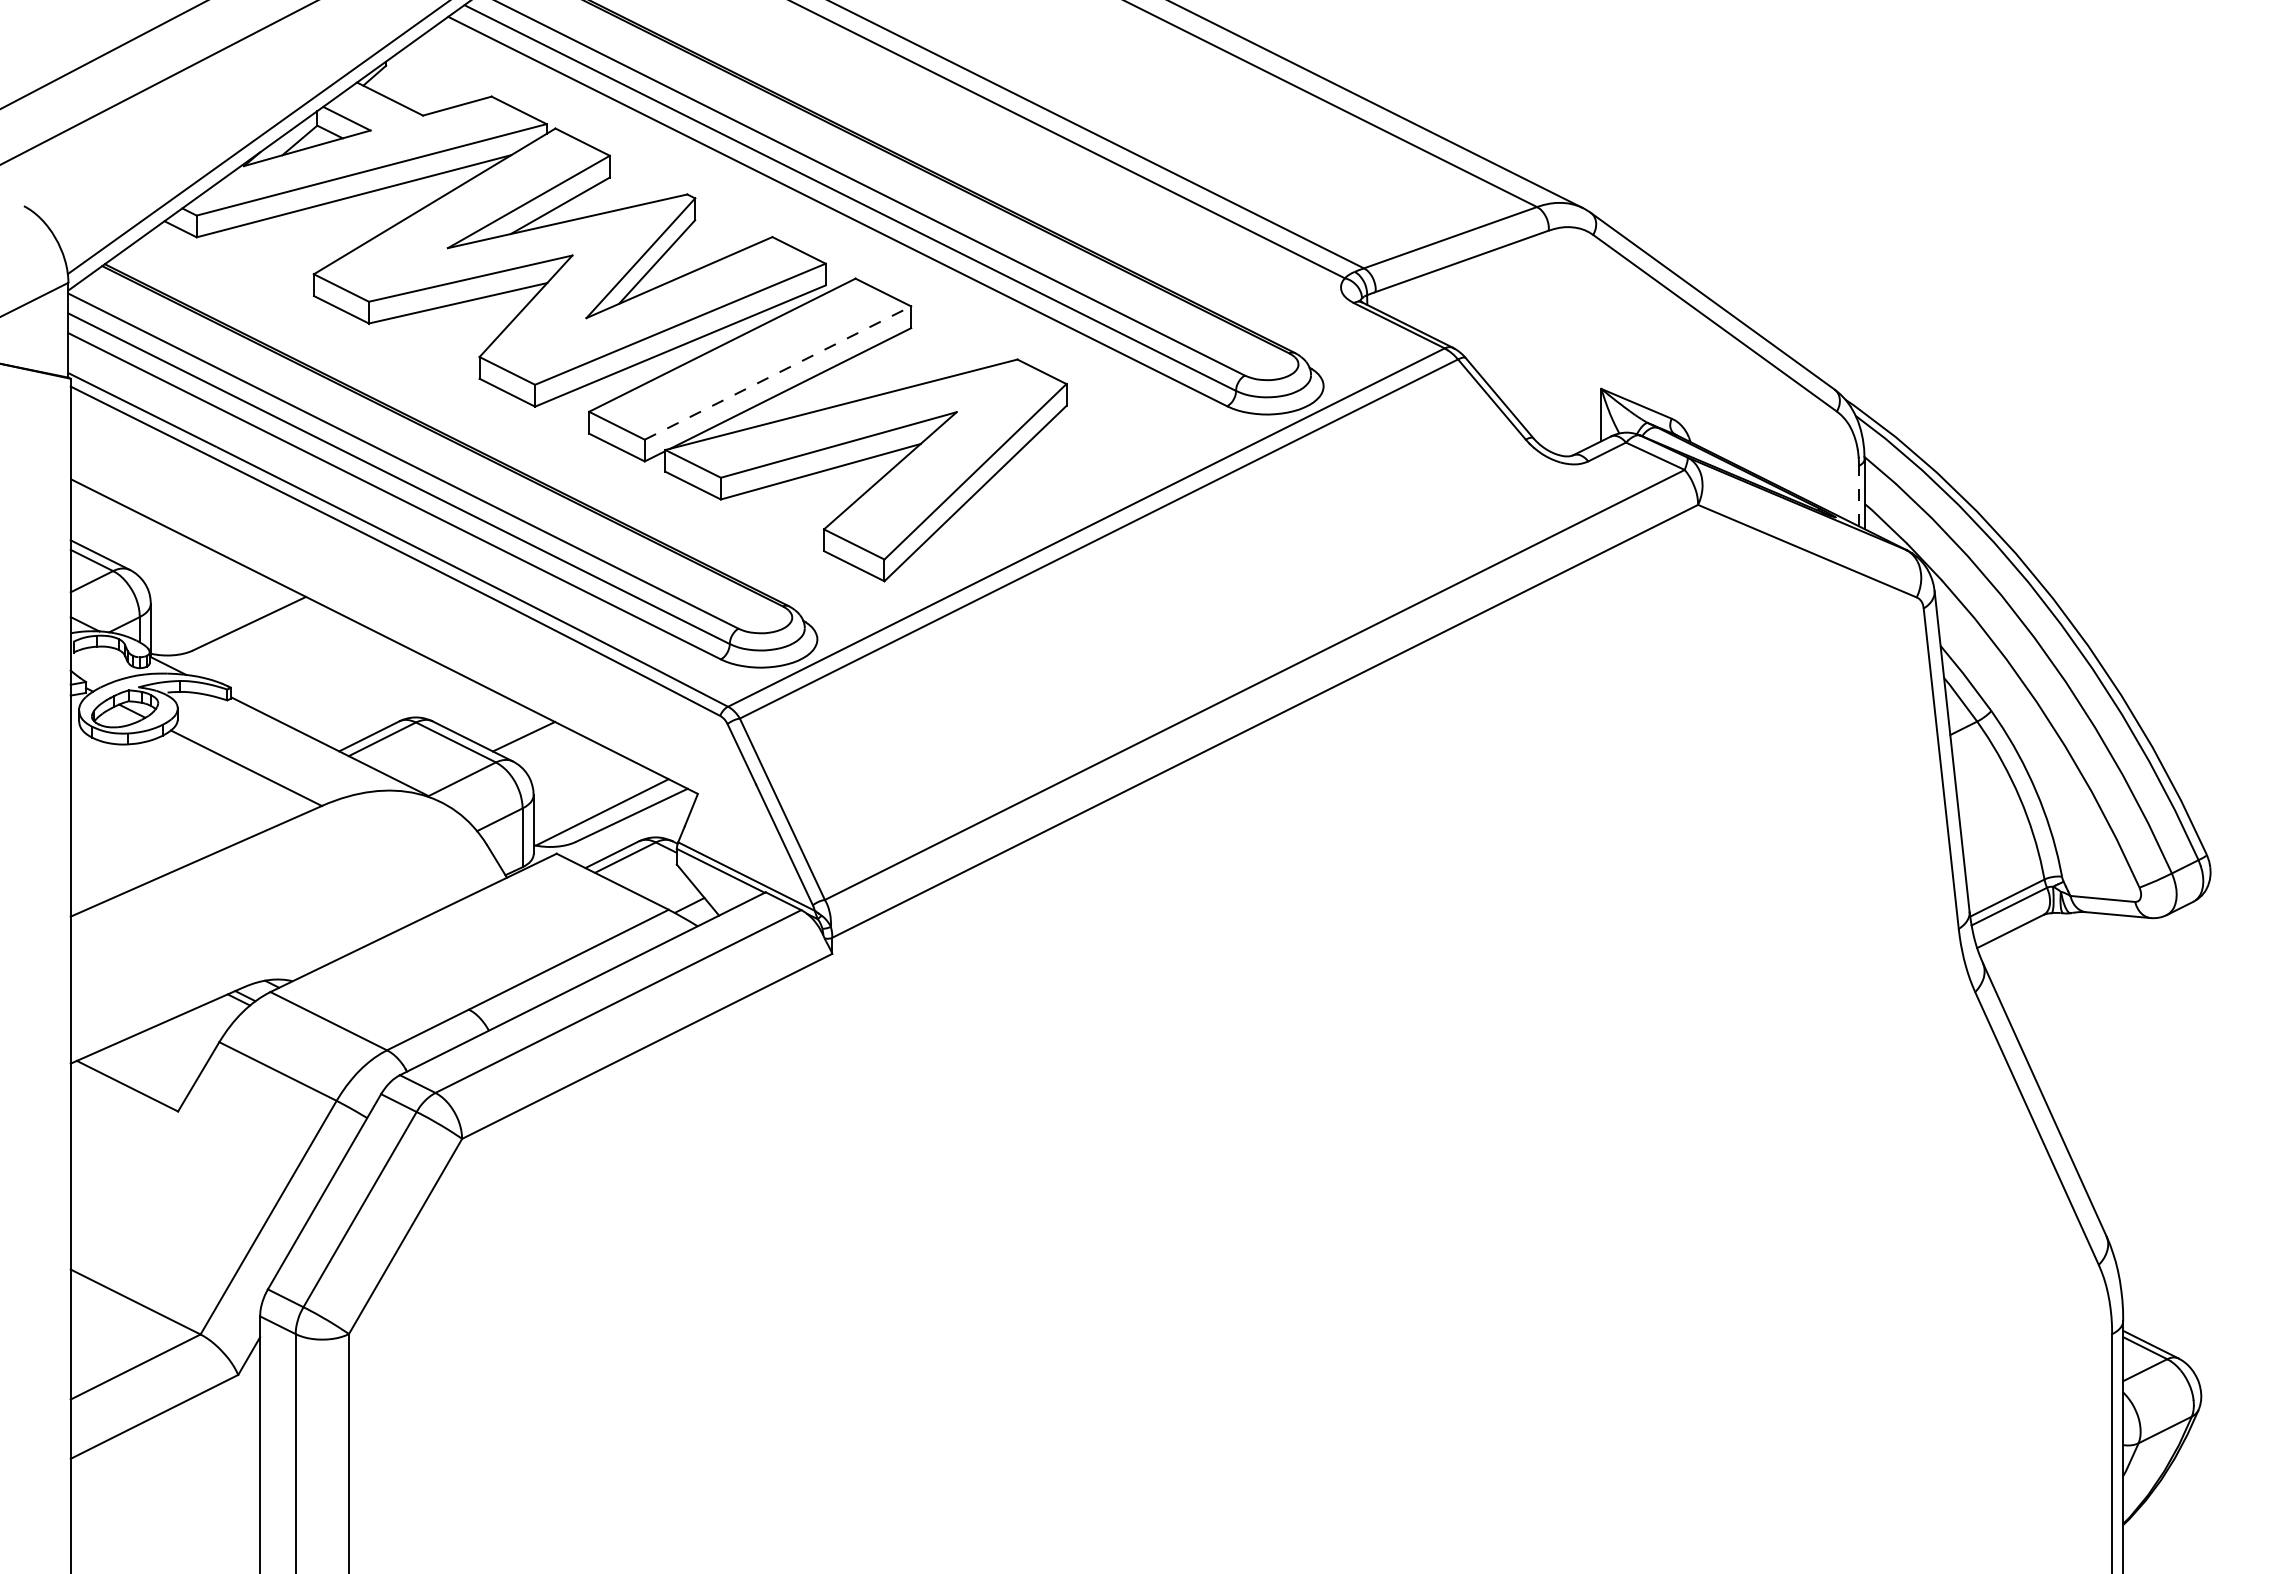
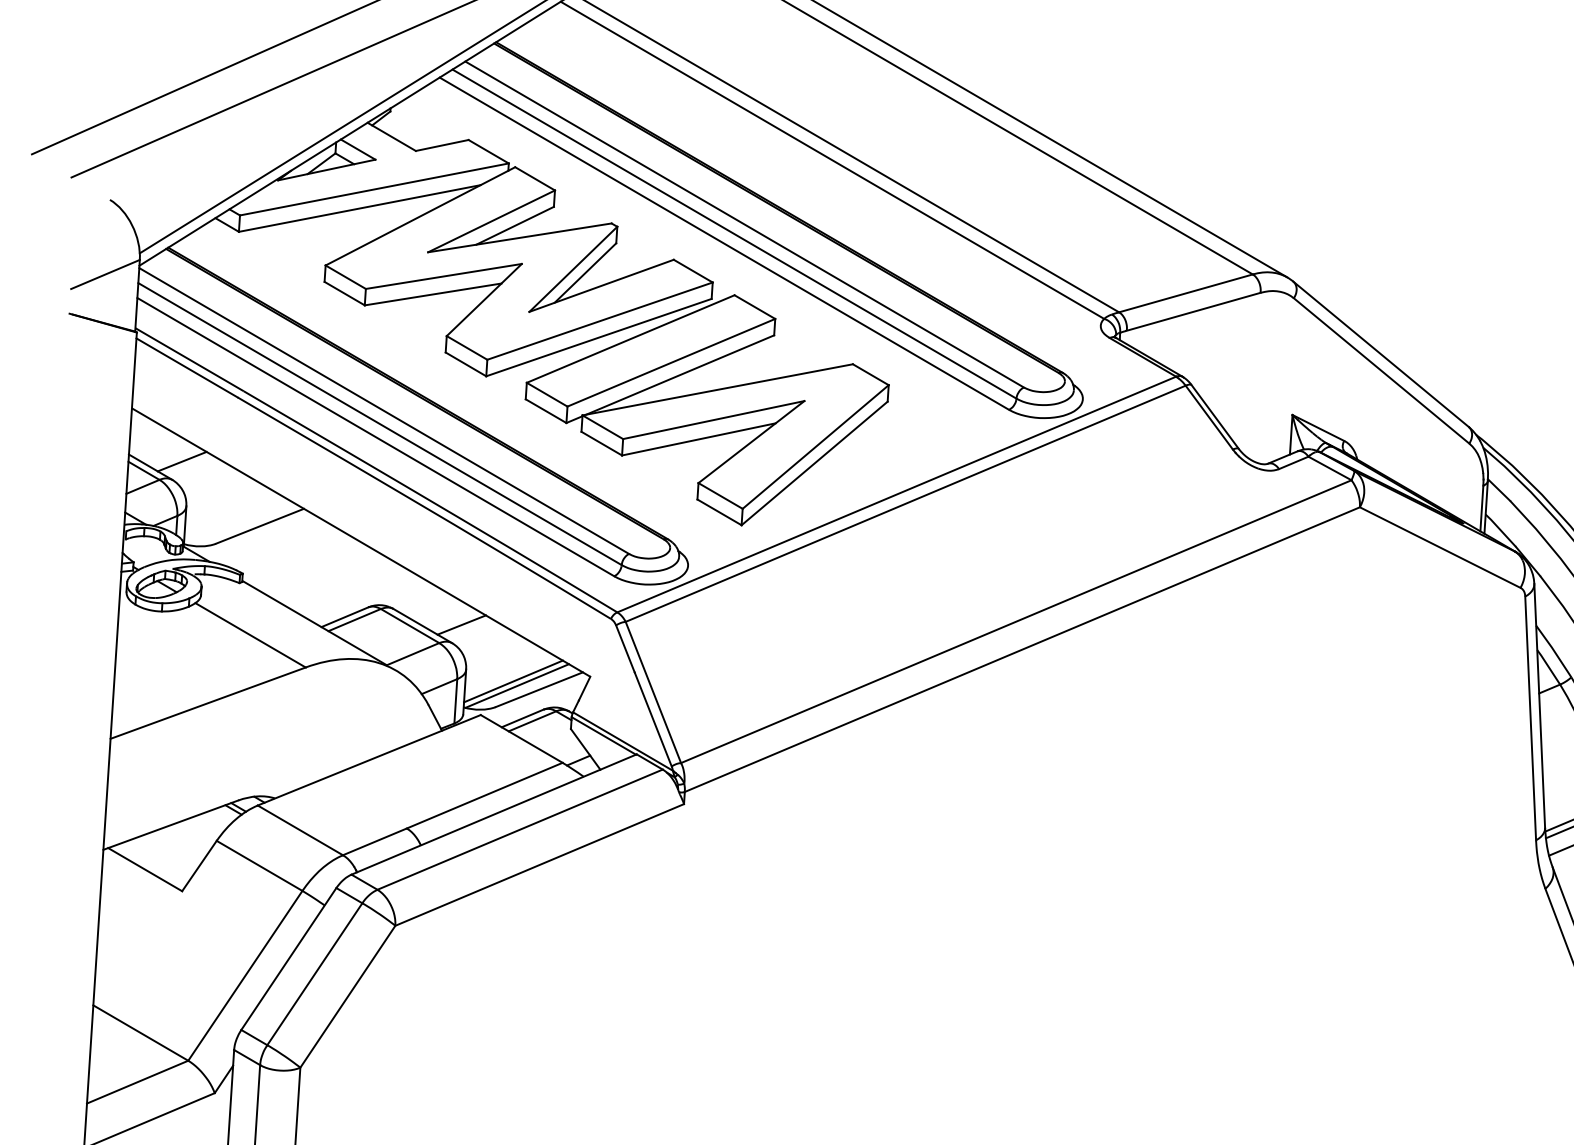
line: (778, 373) -> (671, 363), dashed -> solid
line: (1859, 495) -> (1482, 508), dashed -> solid
line: (141, 545) -> (182, 461), added
line: (596, 806) -> (513, 681), added

